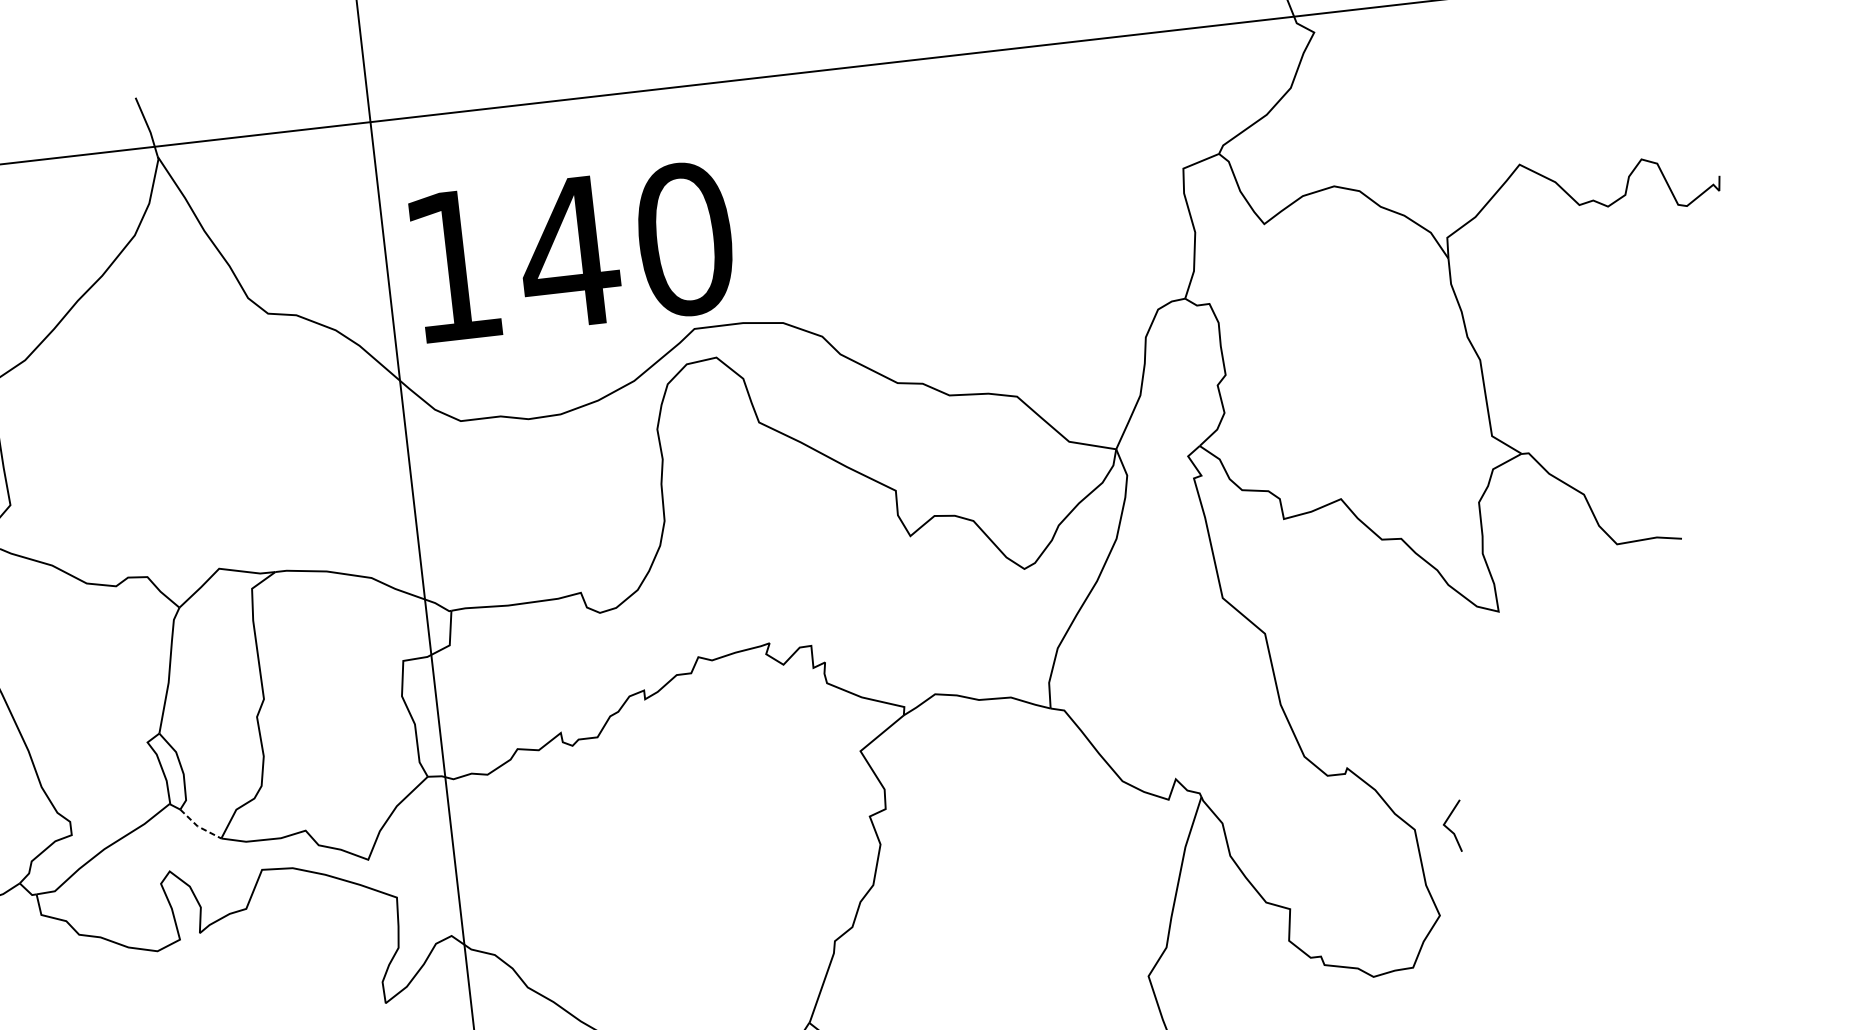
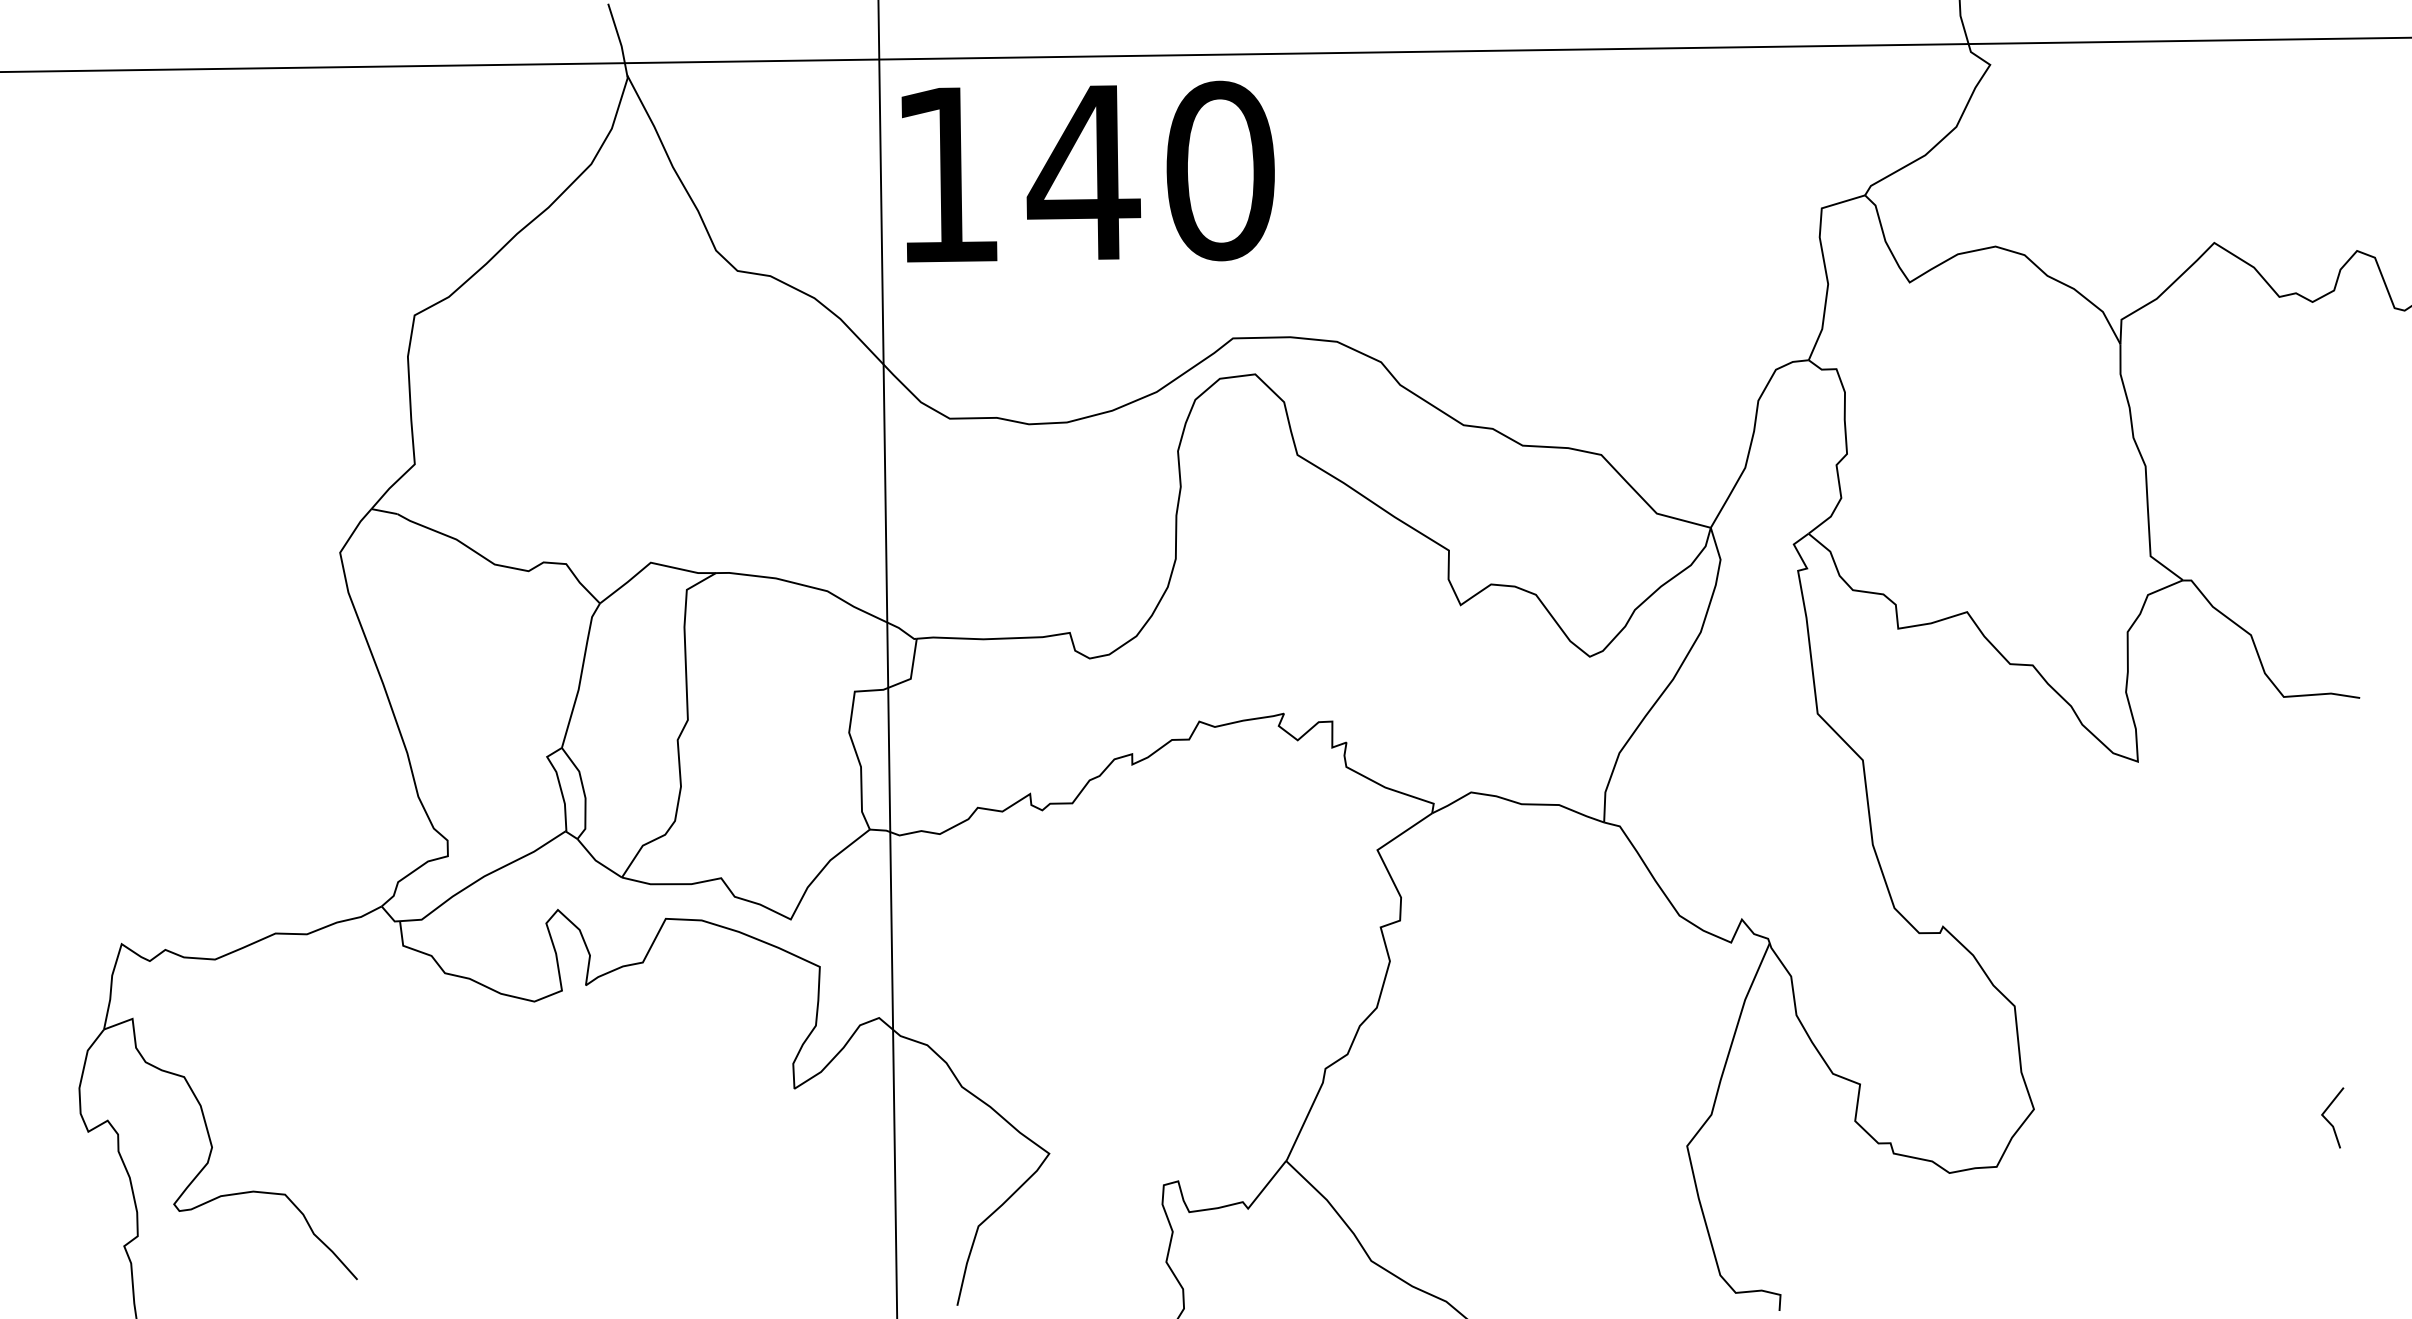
text: (572, 251) -> (1087, 171), moved
line: (198, 827) -> (596, 861), dashed -> solid
line: (1449, 829) -> (2328, 1120), moved

